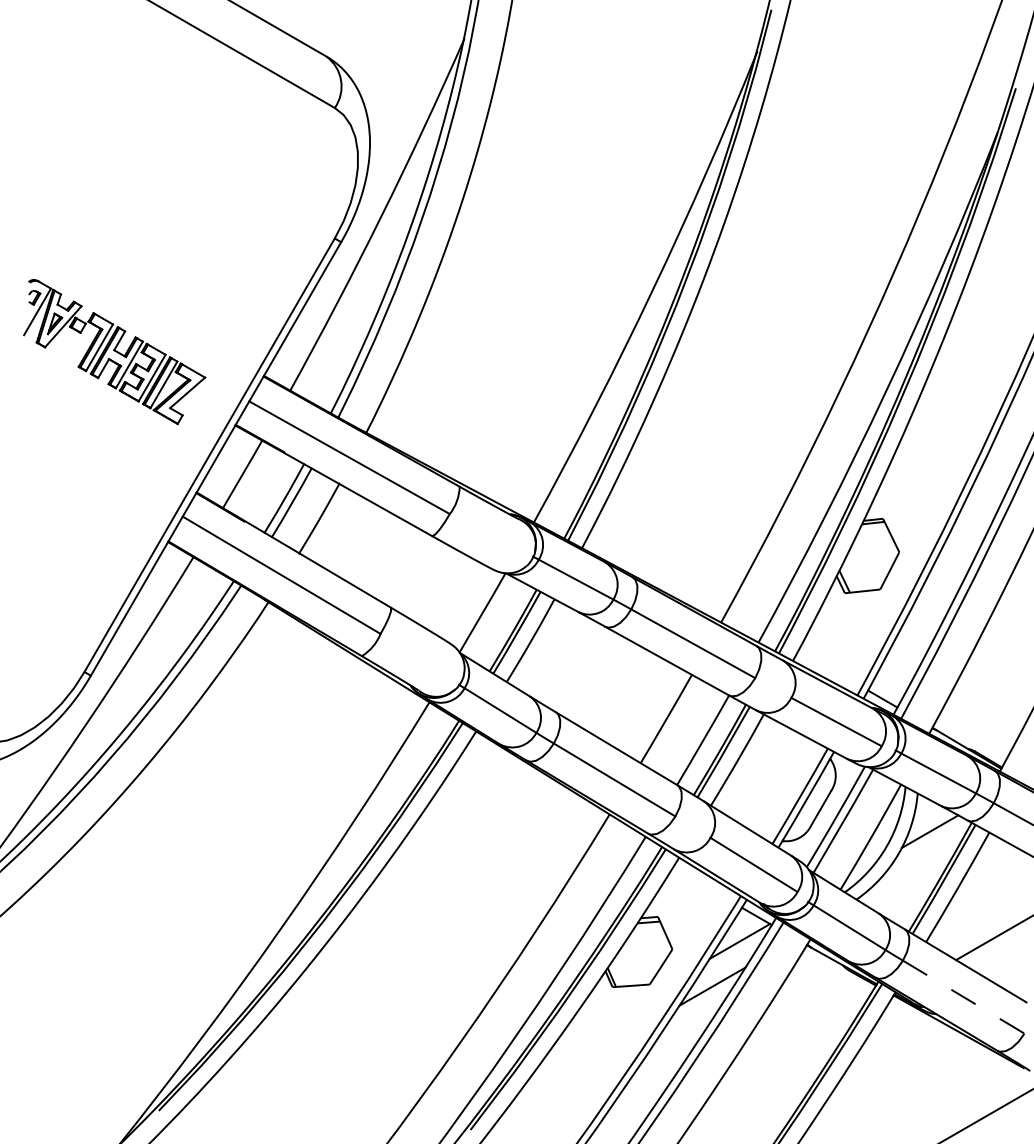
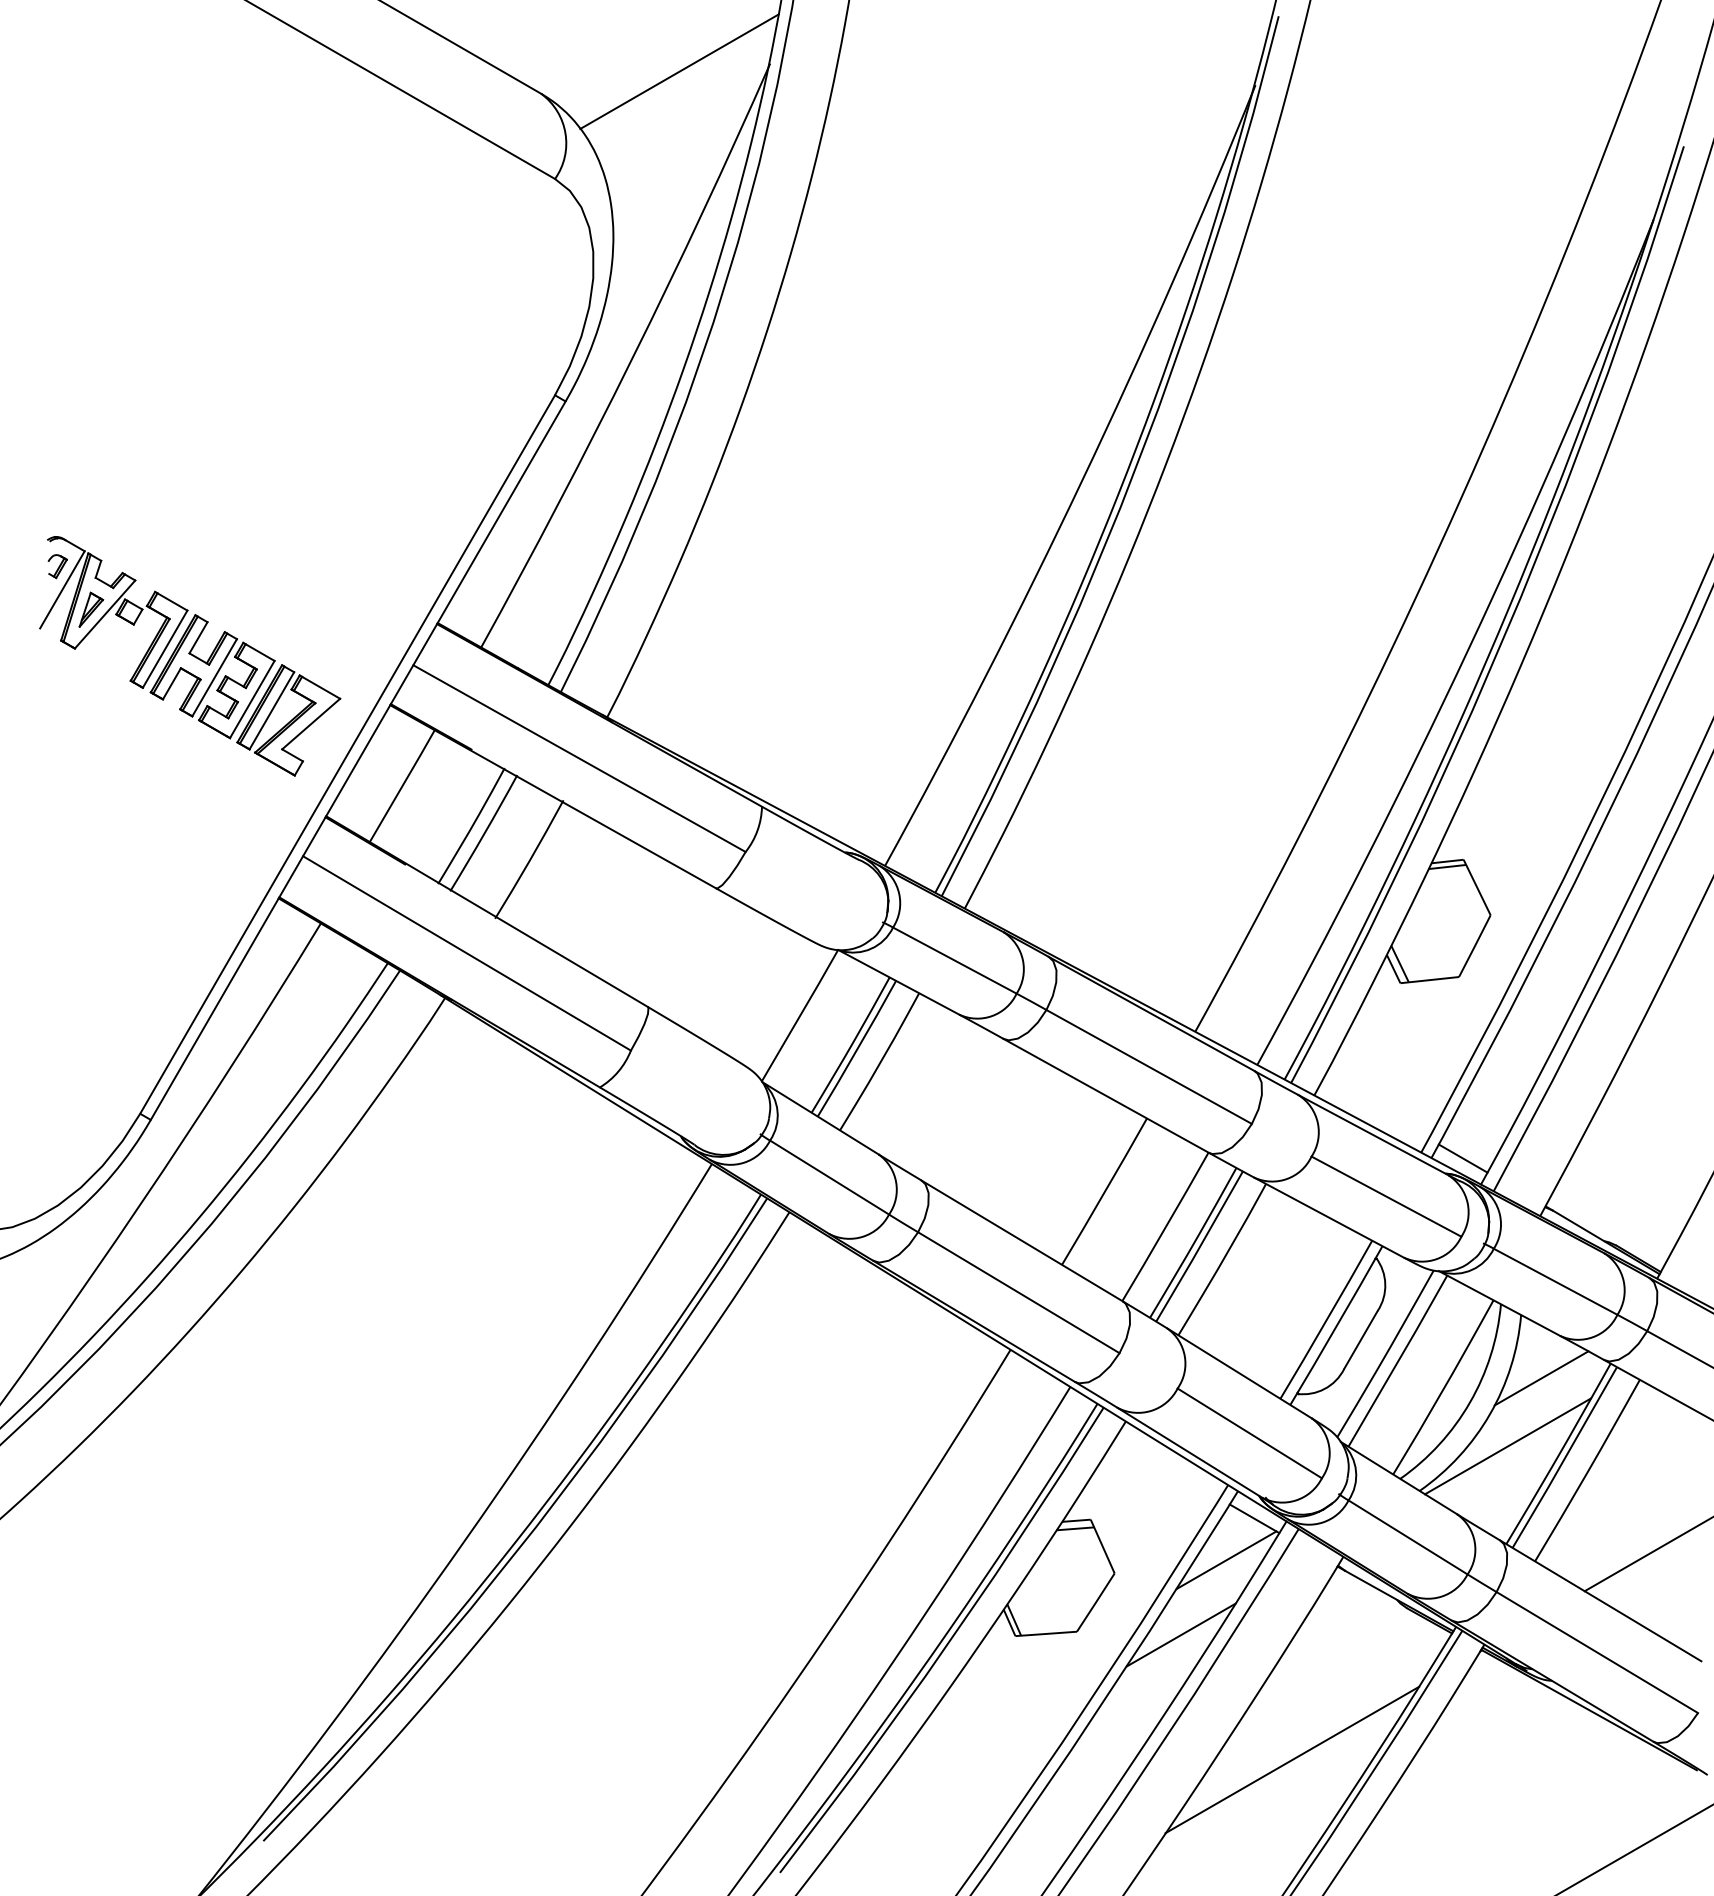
line: (409, 42) -> (678, 70), added
part: (114, 351) -> (189, 655), moved
line: (909, 872) -> (1507, 1446), added
line: (963, 997) -> (1596, 1653), dashed -> solid
line: (779, 1061) -> (1292, 1759), added

